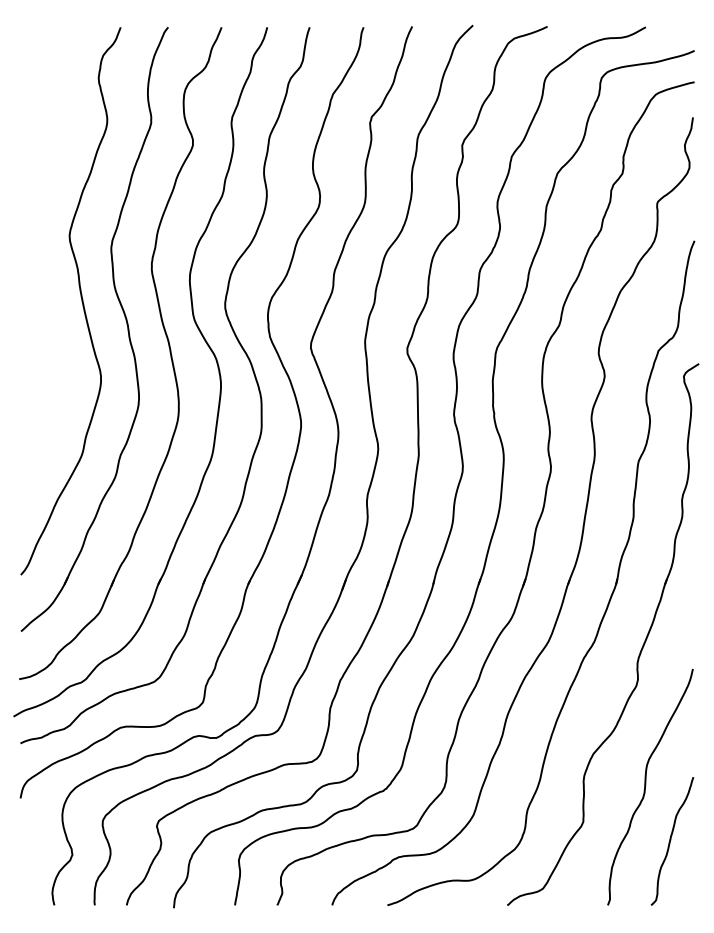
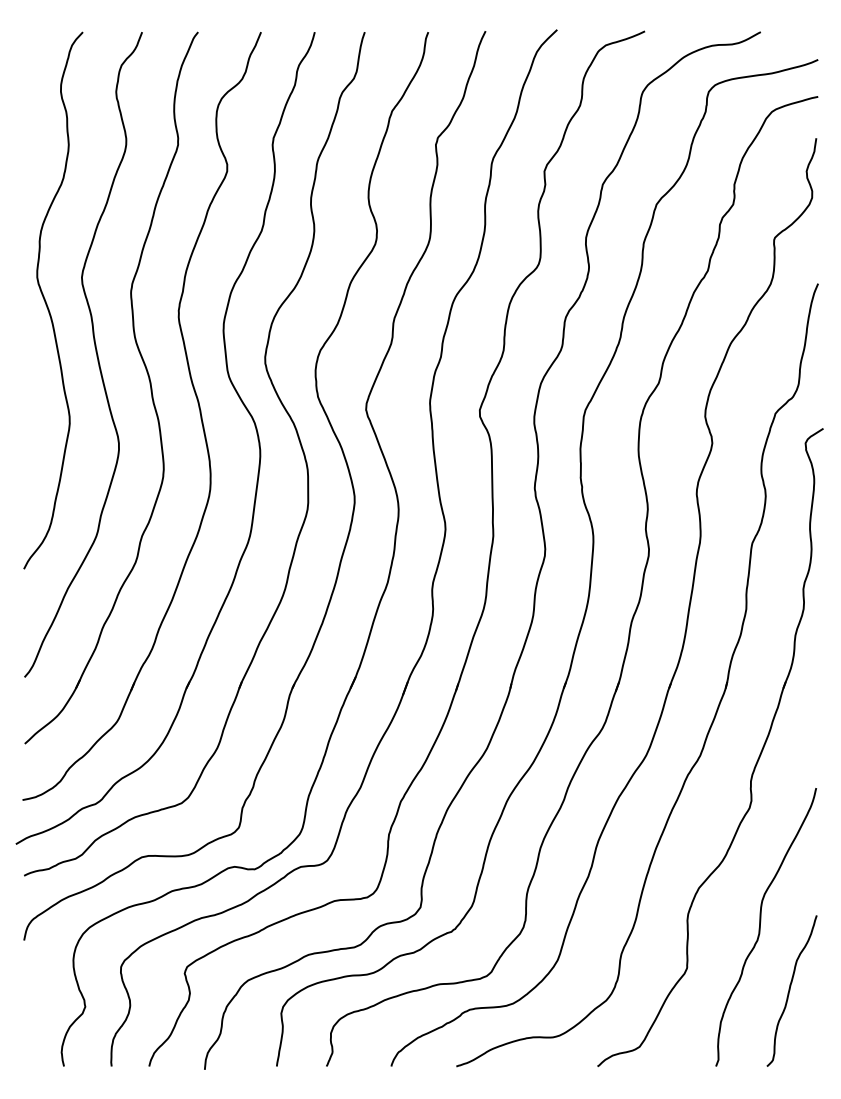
curve: (40, 257) -> (47, 303), added

